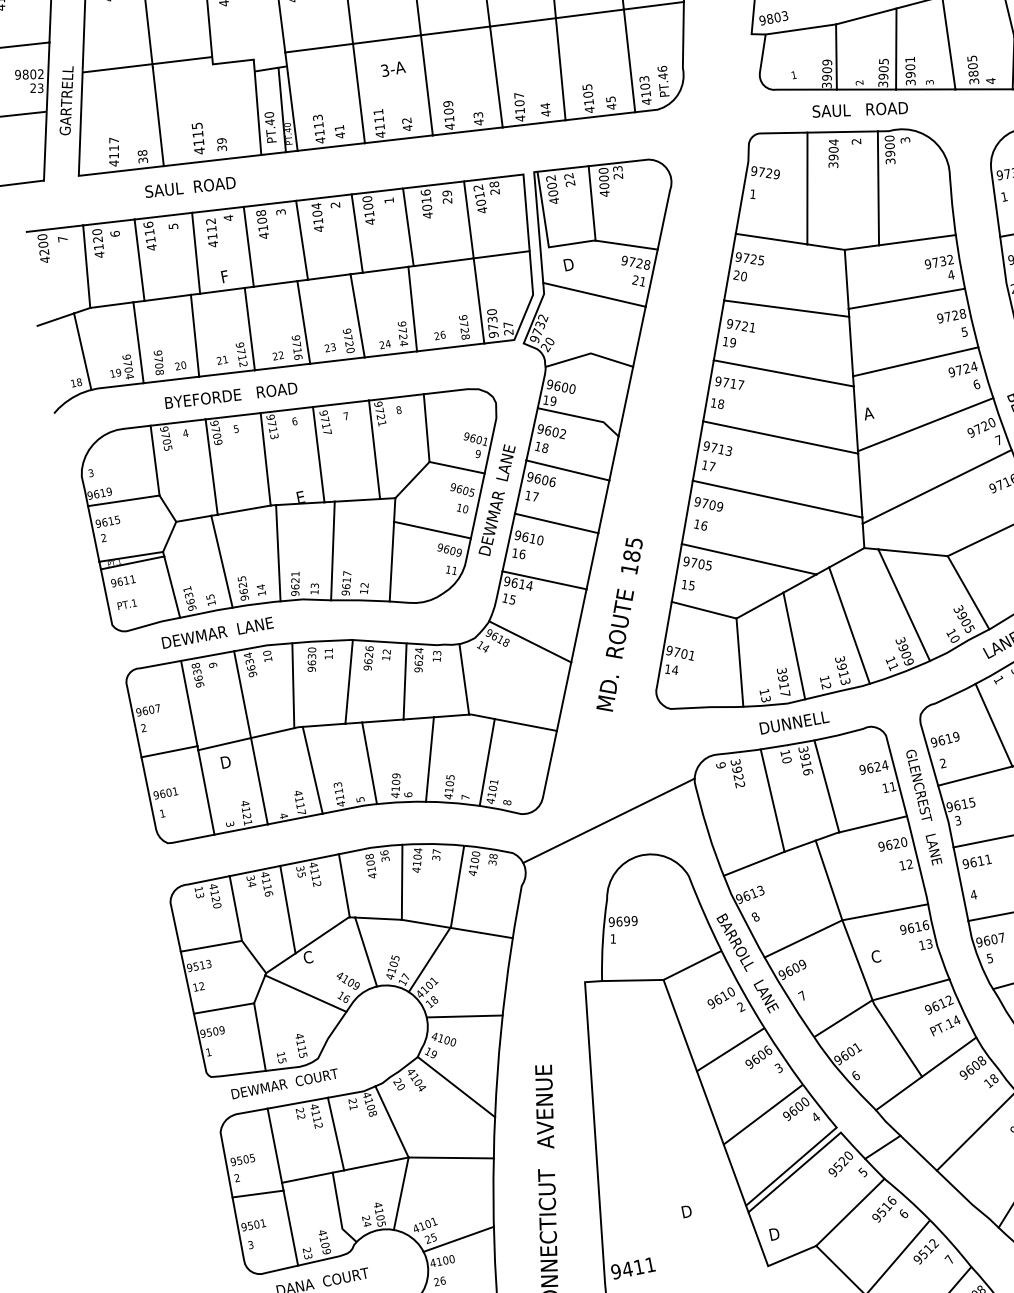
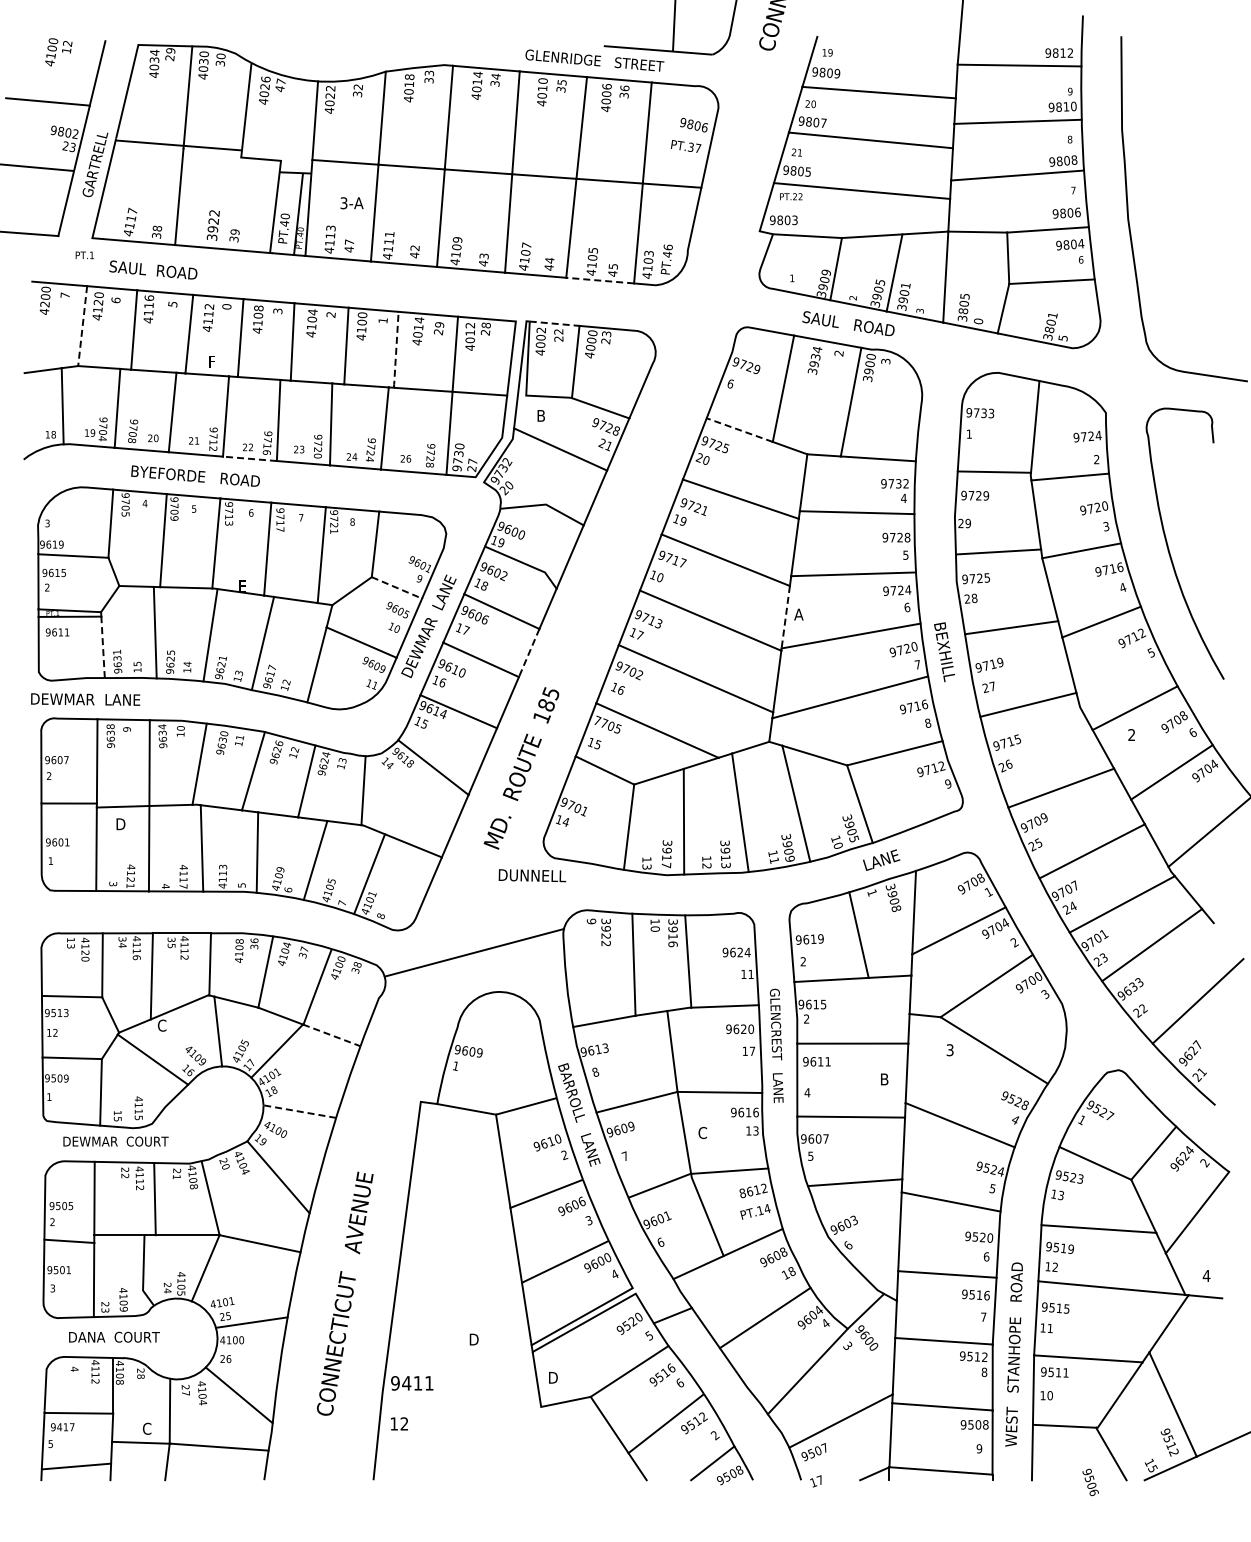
text: (392, 69) -> (351, 203), moved
text: (990, 81) -> (978, 321), 4 -> 0
line: (599, 116) -> (599, 280), solid -> dashed
text: (339, 127) -> (349, 241), 41 -> 47
text: (197, 138) -> (212, 225), 4115 -> 3922
text: (833, 150) -> (815, 357), 3904 -> 3934
line: (562, 168) -> (554, 323), solid -> dashed
text: (190, 186) -> (153, 269), moved
text: (425, 193) -> (419, 320), 4016 -> 4014
text: (752, 193) -> (730, 383), 1 -> 6
text: (228, 217) -> (226, 306), 4 -> 0
line: (408, 227) -> (396, 350), solid -> dashed
line: (771, 238) -> (739, 429), solid -> dashed
text: (569, 265) -> (542, 416), D -> B
line: (86, 267) -> (82, 326), solid -> dashed
line: (282, 366) -> (249, 458), solid -> dashed
text: (720, 404) -> (659, 577), 18 -> 10
line: (855, 419) -> (785, 617), solid -> dashed
line: (457, 468) -> (397, 588), solid -> dashed
line: (604, 507) -> (529, 653), solid -> dashed
text: (718, 507) -> (638, 675), 9709 -> 9702
text: (686, 561) -> (597, 720), 9705 -> 7705
line: (172, 587) -> (103, 647), solid -> dashed
text: (126, 604) -> (84, 255), moved
text: (217, 632) -> (85, 699), moved
text: (794, 722) -> (532, 875), moved
text: (923, 806) -> (776, 1045), moved
text: (958, 821) -> (806, 1019), 3 -> 2
text: (908, 863) -> (751, 1050), 12 -> 17
text: (626, 921) -> (471, 1051), 9699 -> 9609
line: (481, 933) -> (331, 1035), solid -> dashed
text: (928, 1009) -> (742, 1193), 9612 -> 8612
line: (464, 1016) -> (299, 1111), solid -> dashed
text: (949, 1259) -> (714, 1435), 7 -> 2

